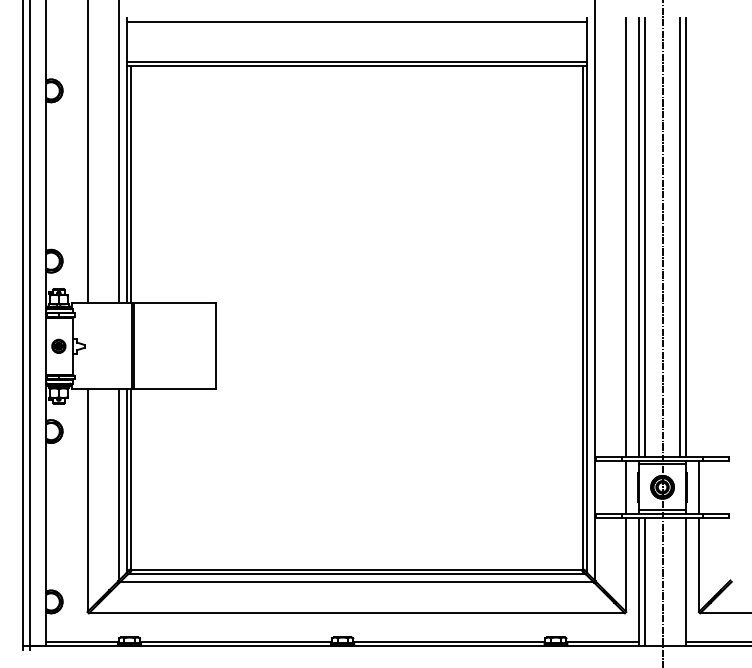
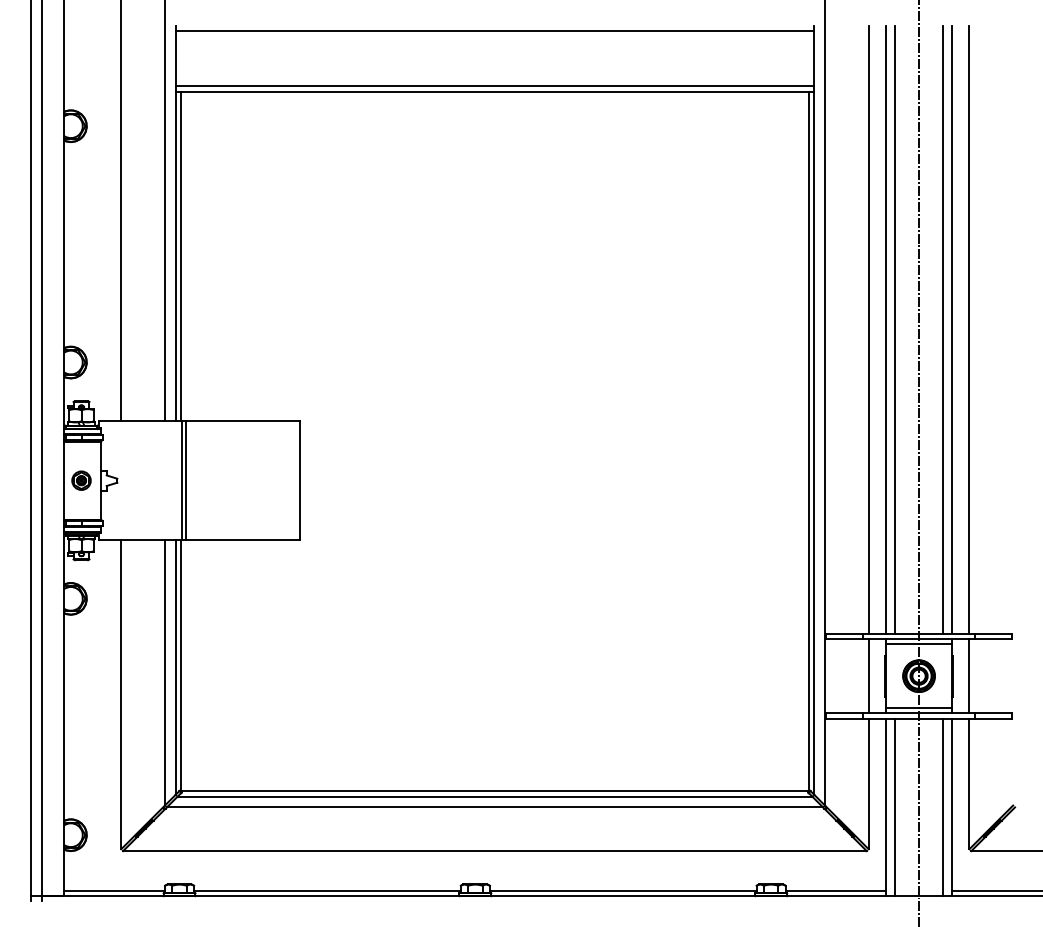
line: (698, 237) -> (968, 329), added
line: (679, 581) -> (942, 806), added

